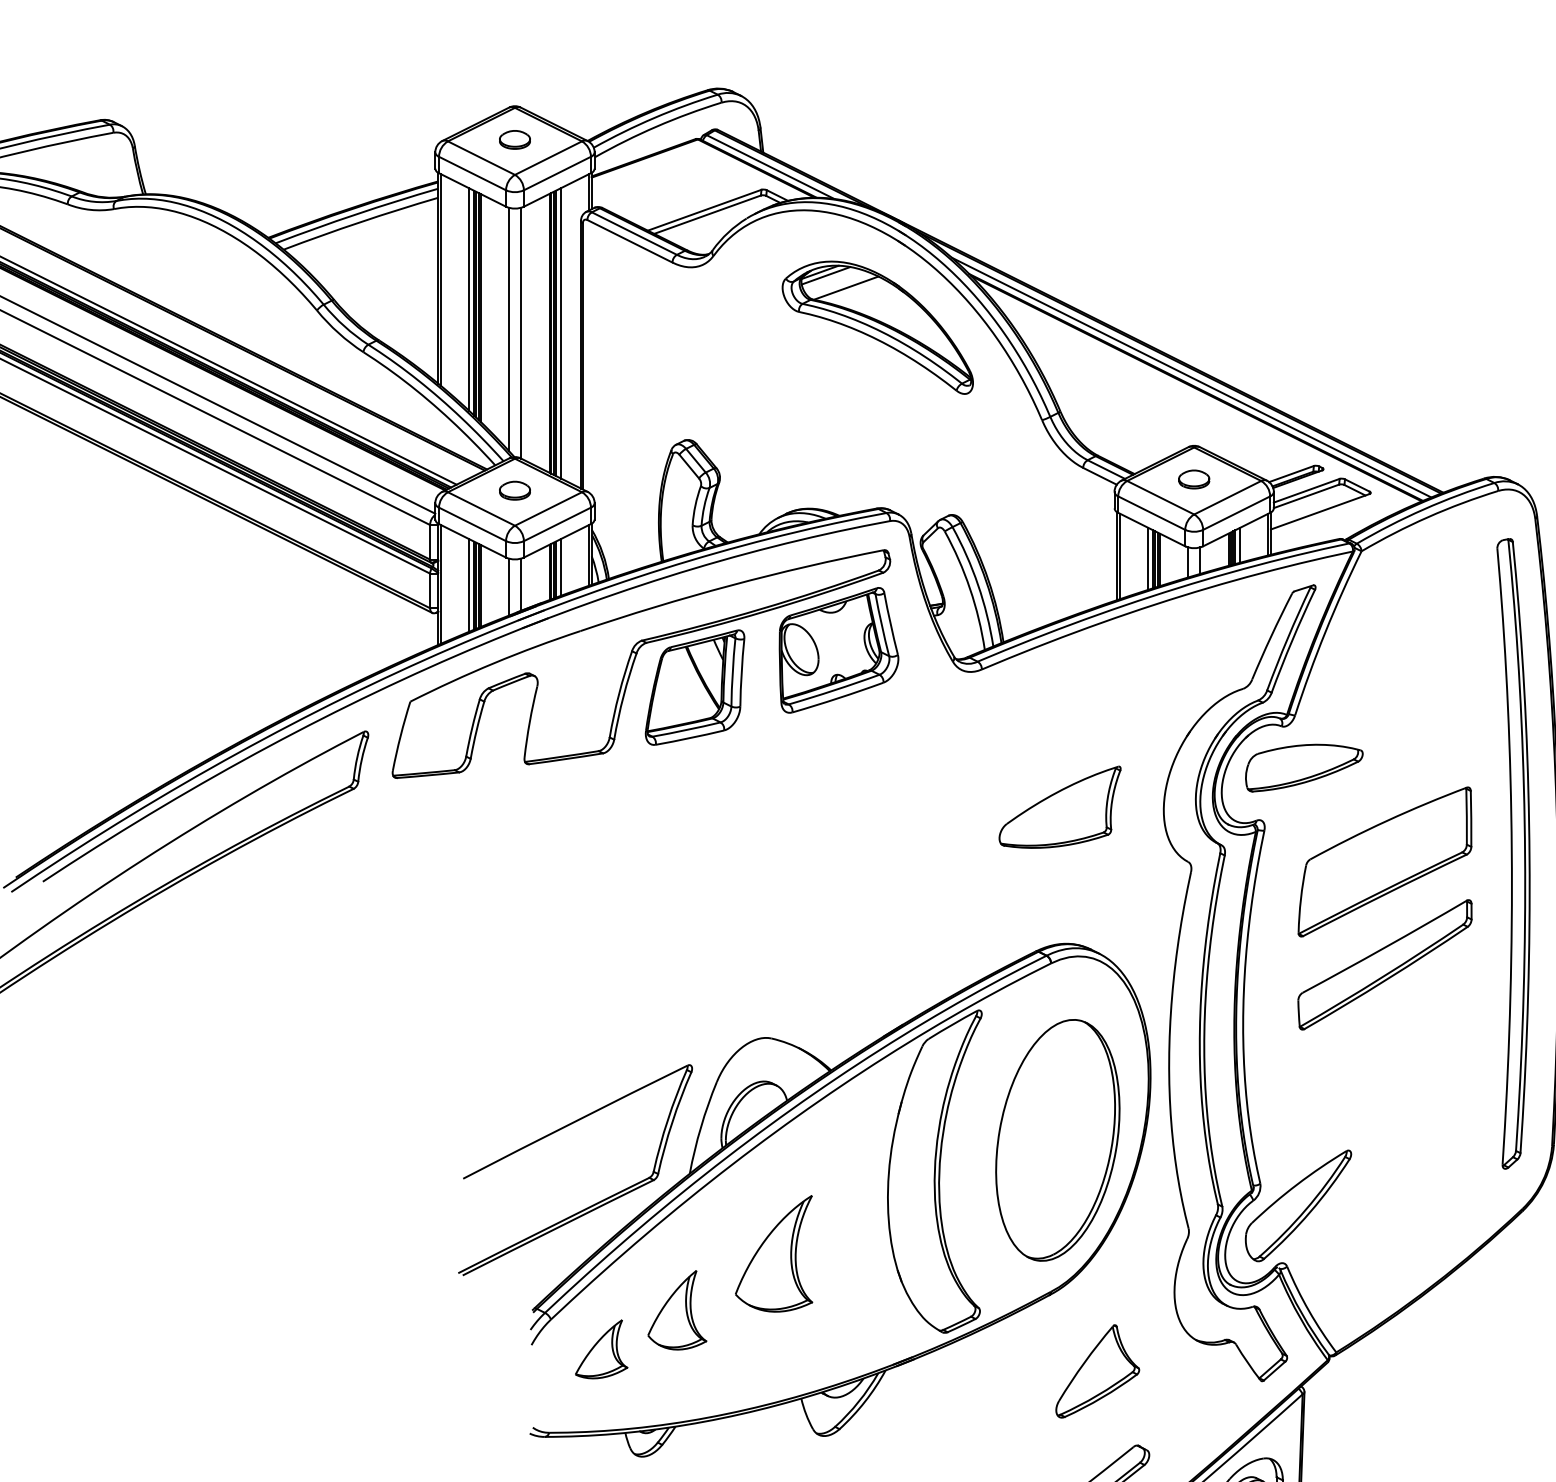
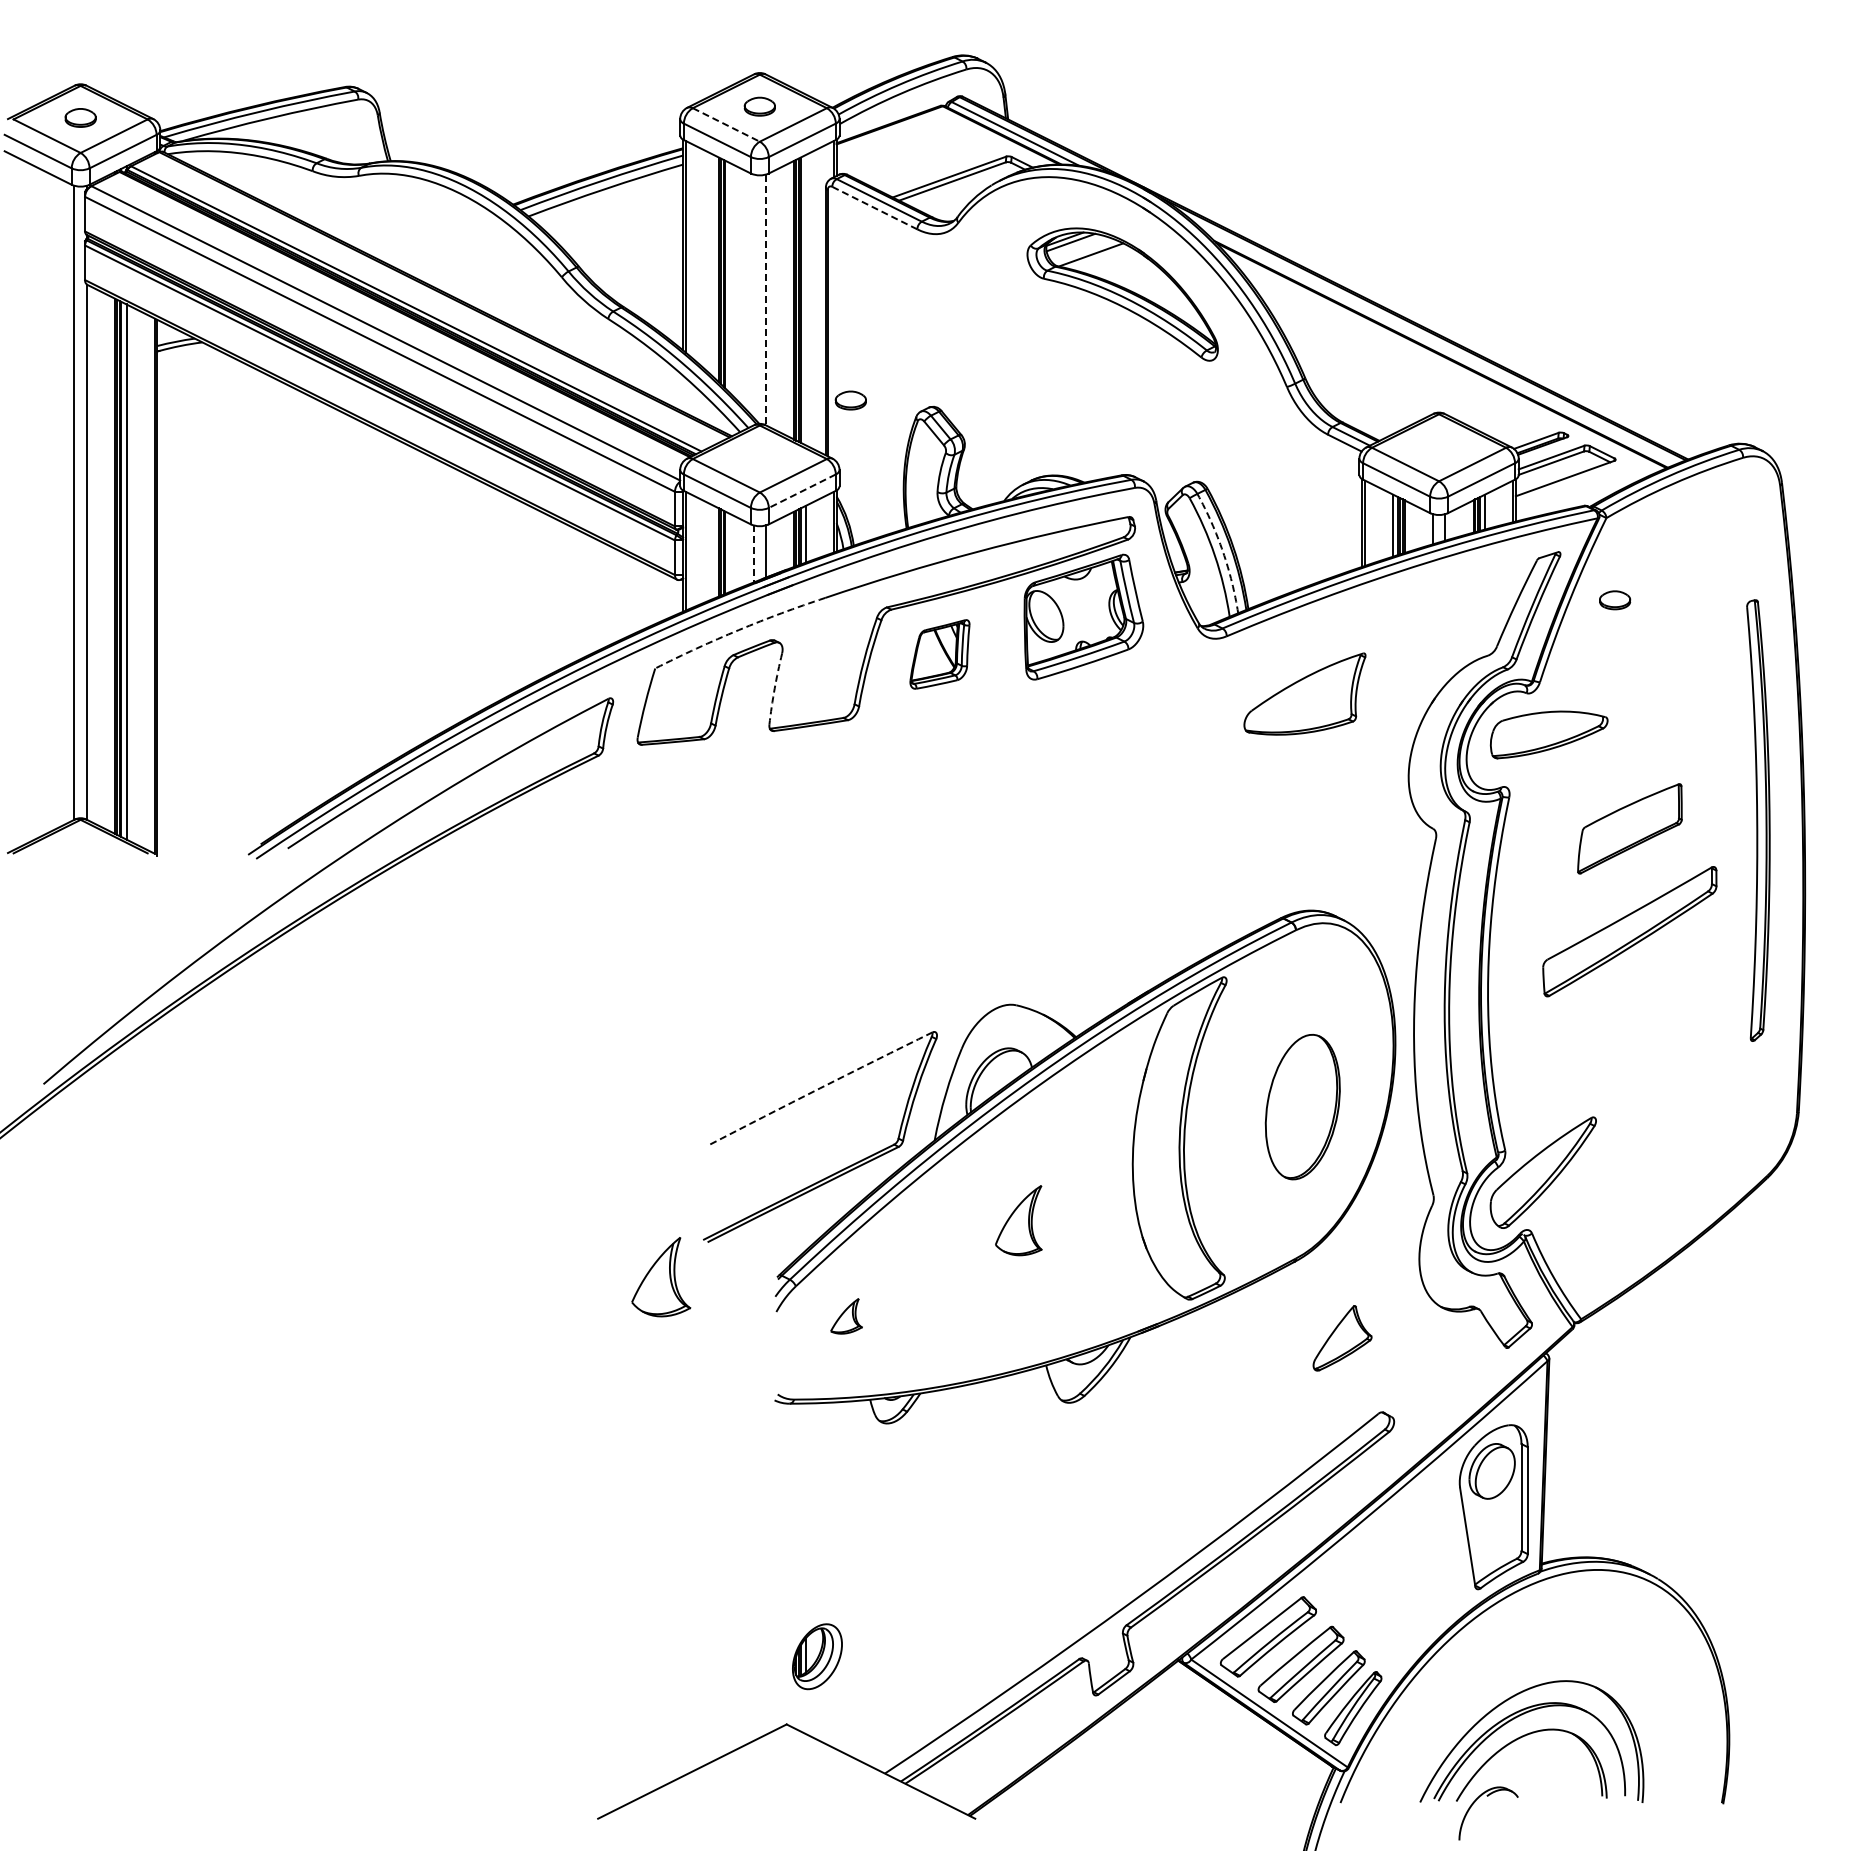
line: (481, 158) -> (726, 125), solid -> dashed
line: (629, 241) -> (874, 208), solid -> dashed
line: (468, 299) -> (713, 266), removed
line: (508, 328) -> (753, 295), removed
line: (521, 333) -> (766, 300), solid -> dashed
line: (560, 333) -> (805, 300), removed
line: (1191, 377) -> (1436, 344), removed
part: (1194, 479) -> (1615, 600), moved
part: (514, 490) -> (850, 400), moved
line: (556, 524) -> (801, 491), solid -> dashed
line: (468, 584) -> (713, 551), removed
arc: (978, 584) -> (1223, 551), solid -> dashed
line: (508, 586) -> (753, 553), solid -> dashed
arc: (493, 663) -> (738, 630), solid -> dashed
part: (694, 687) -> (939, 654), size x0.6
arc: (529, 721) -> (774, 688), solid -> dashed
part: (1059, 806) -> (1304, 693), moved
part: (1513, 853) -> (1758, 820), size x0.7
part: (1384, 861) -> (1629, 828), size x0.6
arc: (575, 1121) -> (820, 1088), solid -> dashed
part: (1057, 1139) -> (1302, 1106), size x0.6
part: (773, 1253) -> (1018, 1220), size x0.6
part: (677, 1310) -> (661, 1277), moved
part: (601, 1349) -> (846, 1316), size x0.6
part: (1097, 1371) -> (1342, 1338), size x0.7

